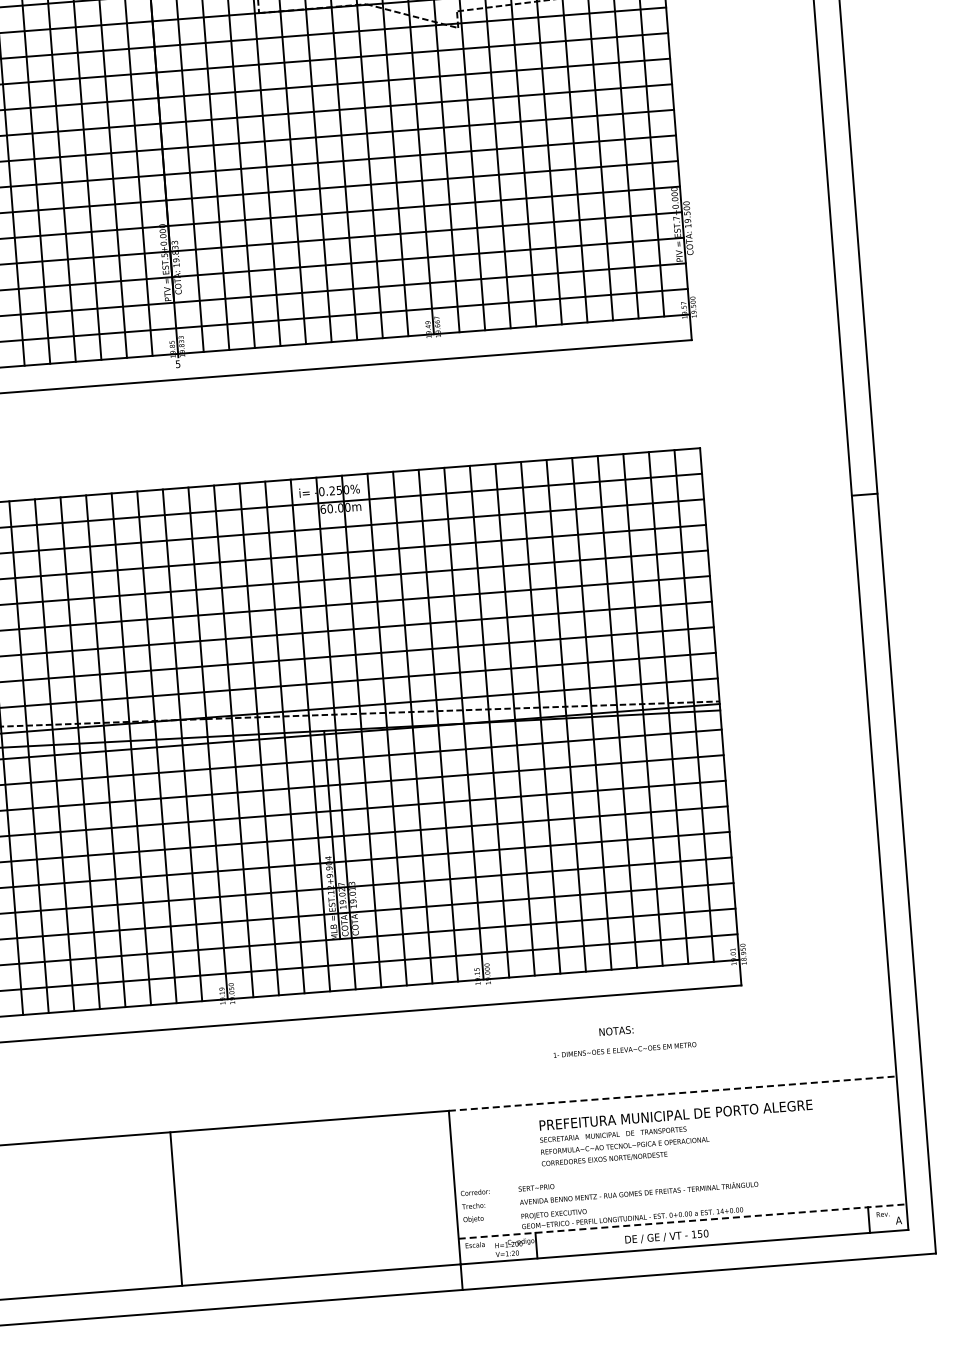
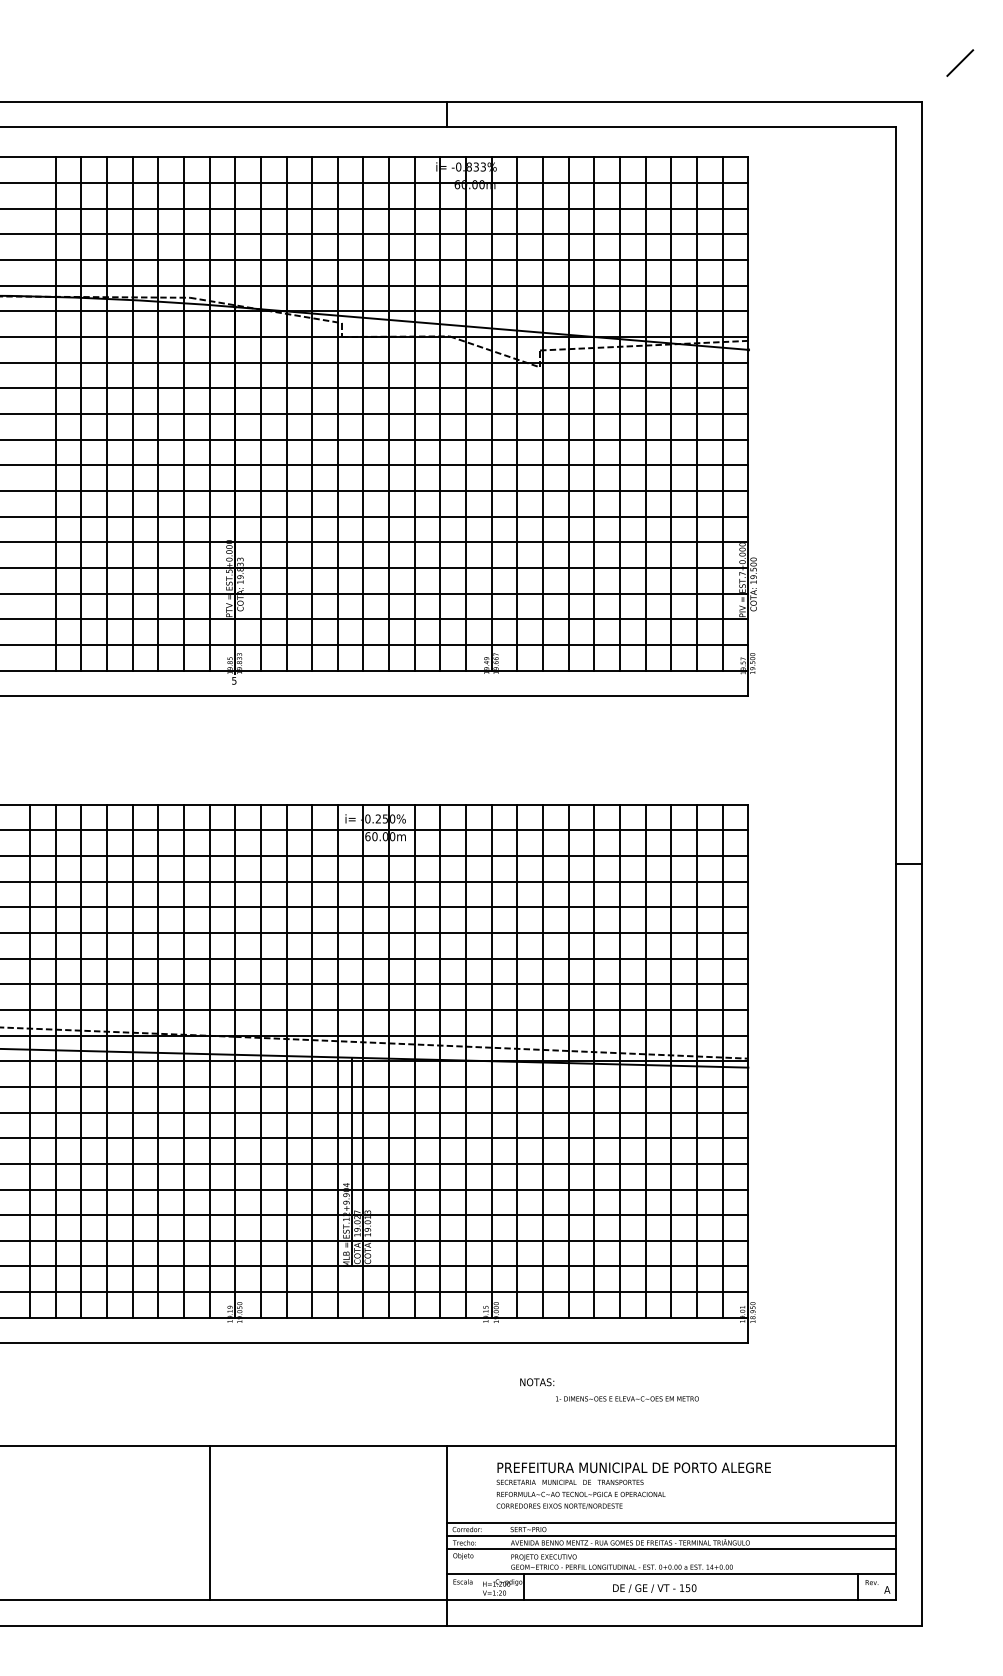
text: (616, 1031) -> (537, 1382), moved
line: (672, 1094) -> (671, 1446), dashed -> solid
text: (676, 1132) -> (633, 1485), moved
line: (678, 1170) -> (671, 1523), added
line: (679, 1182) -> (671, 1535), added
line: (680, 1195) -> (671, 1548), added
line: (176, 1209) -> (209, 1523), moved
line: (682, 1221) -> (671, 1574), dashed -> solid

